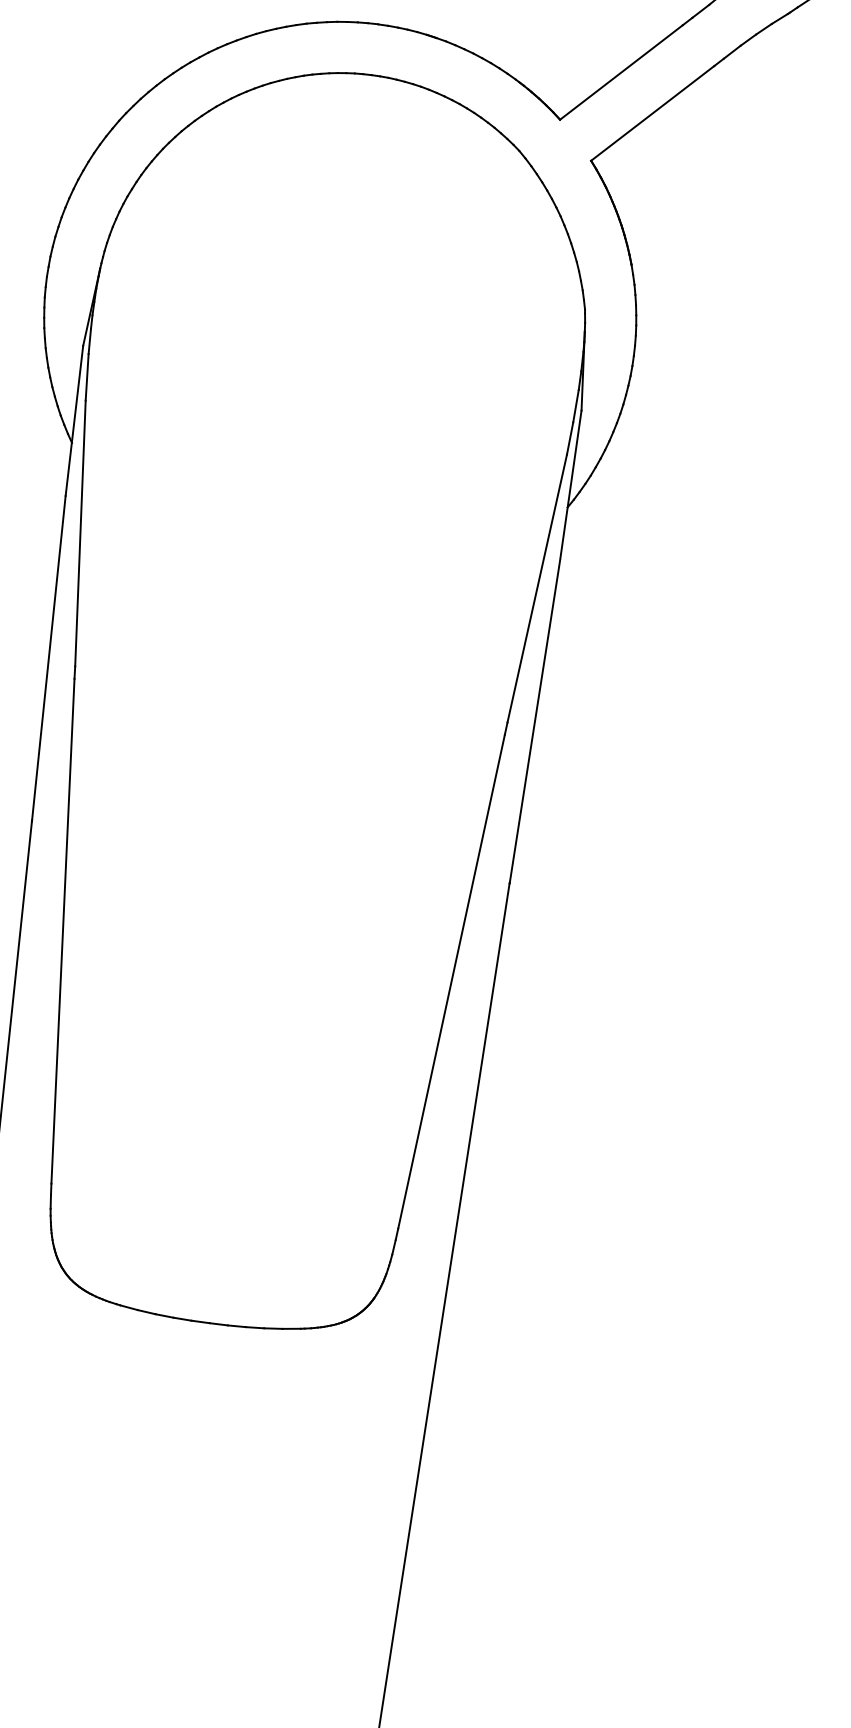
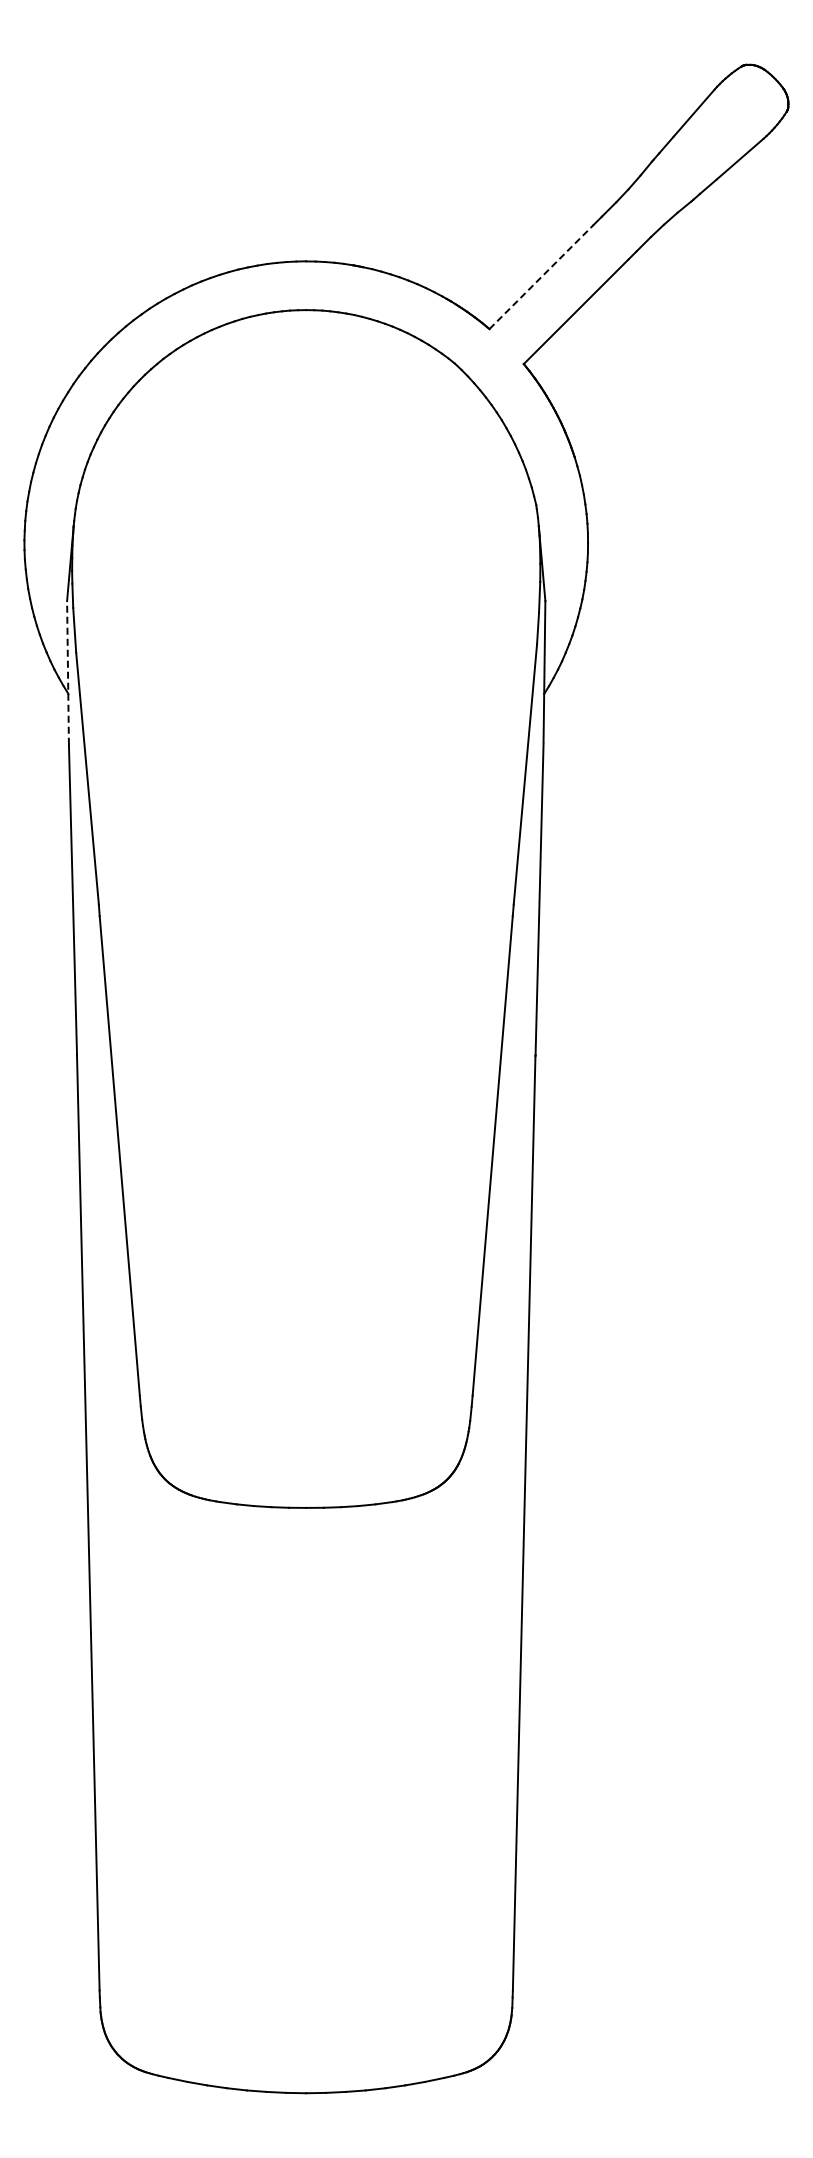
line: (621, 72) -> (541, 277), solid -> dashed
line: (74, 420) -> (68, 672), solid -> dashed

